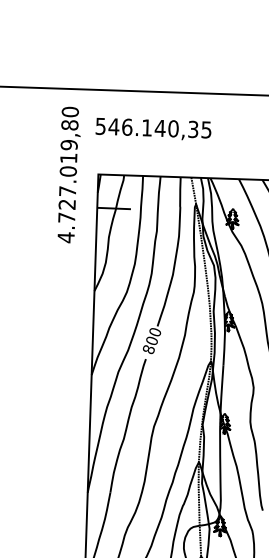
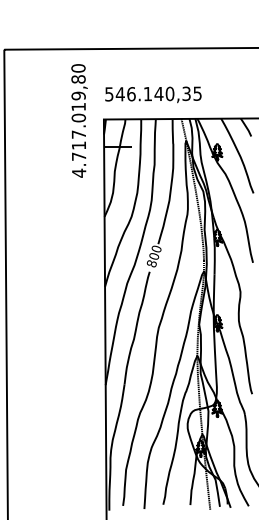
text: (153, 128) -> (153, 94), moved
text: (66, 204) -> (78, 145), 4.727.019,80 -> 4.717.019,80

